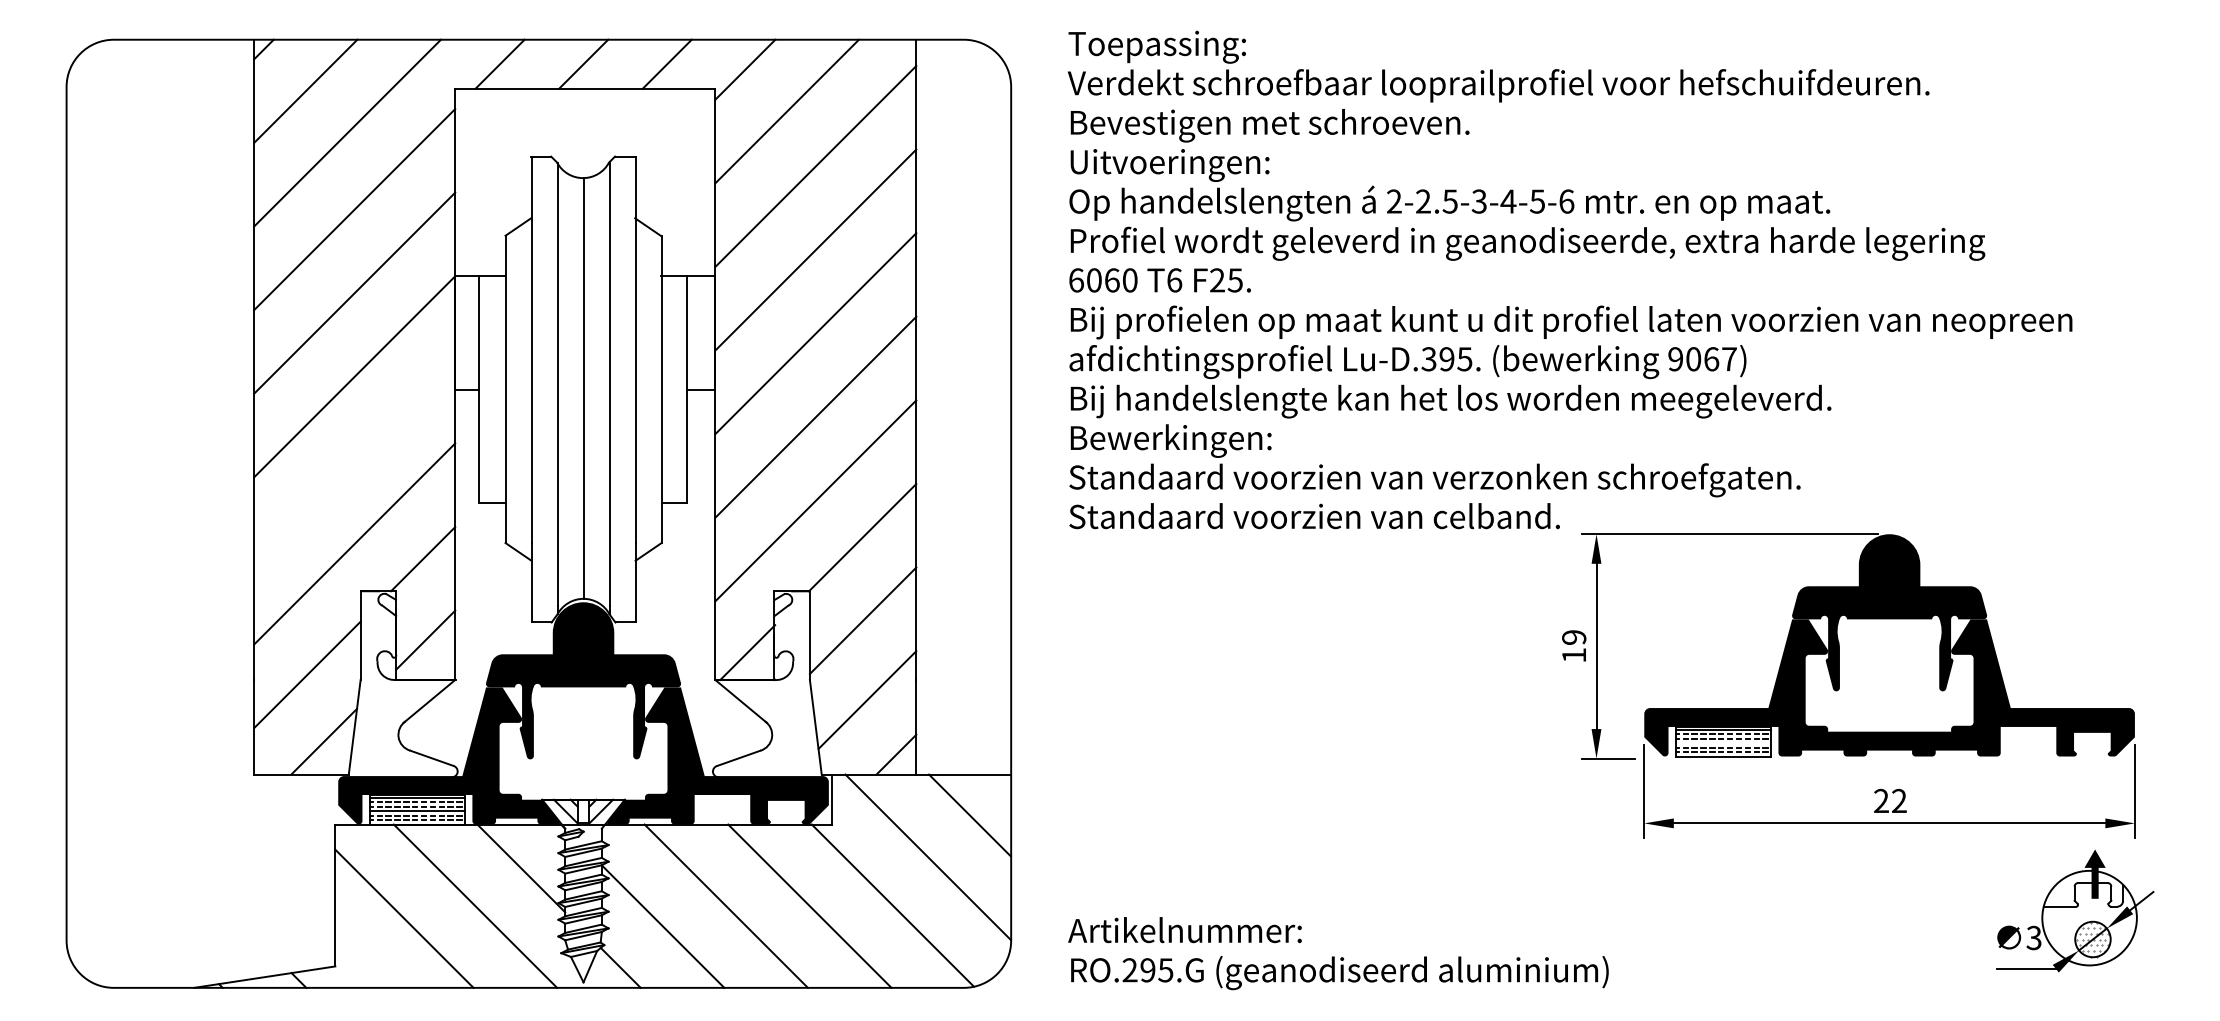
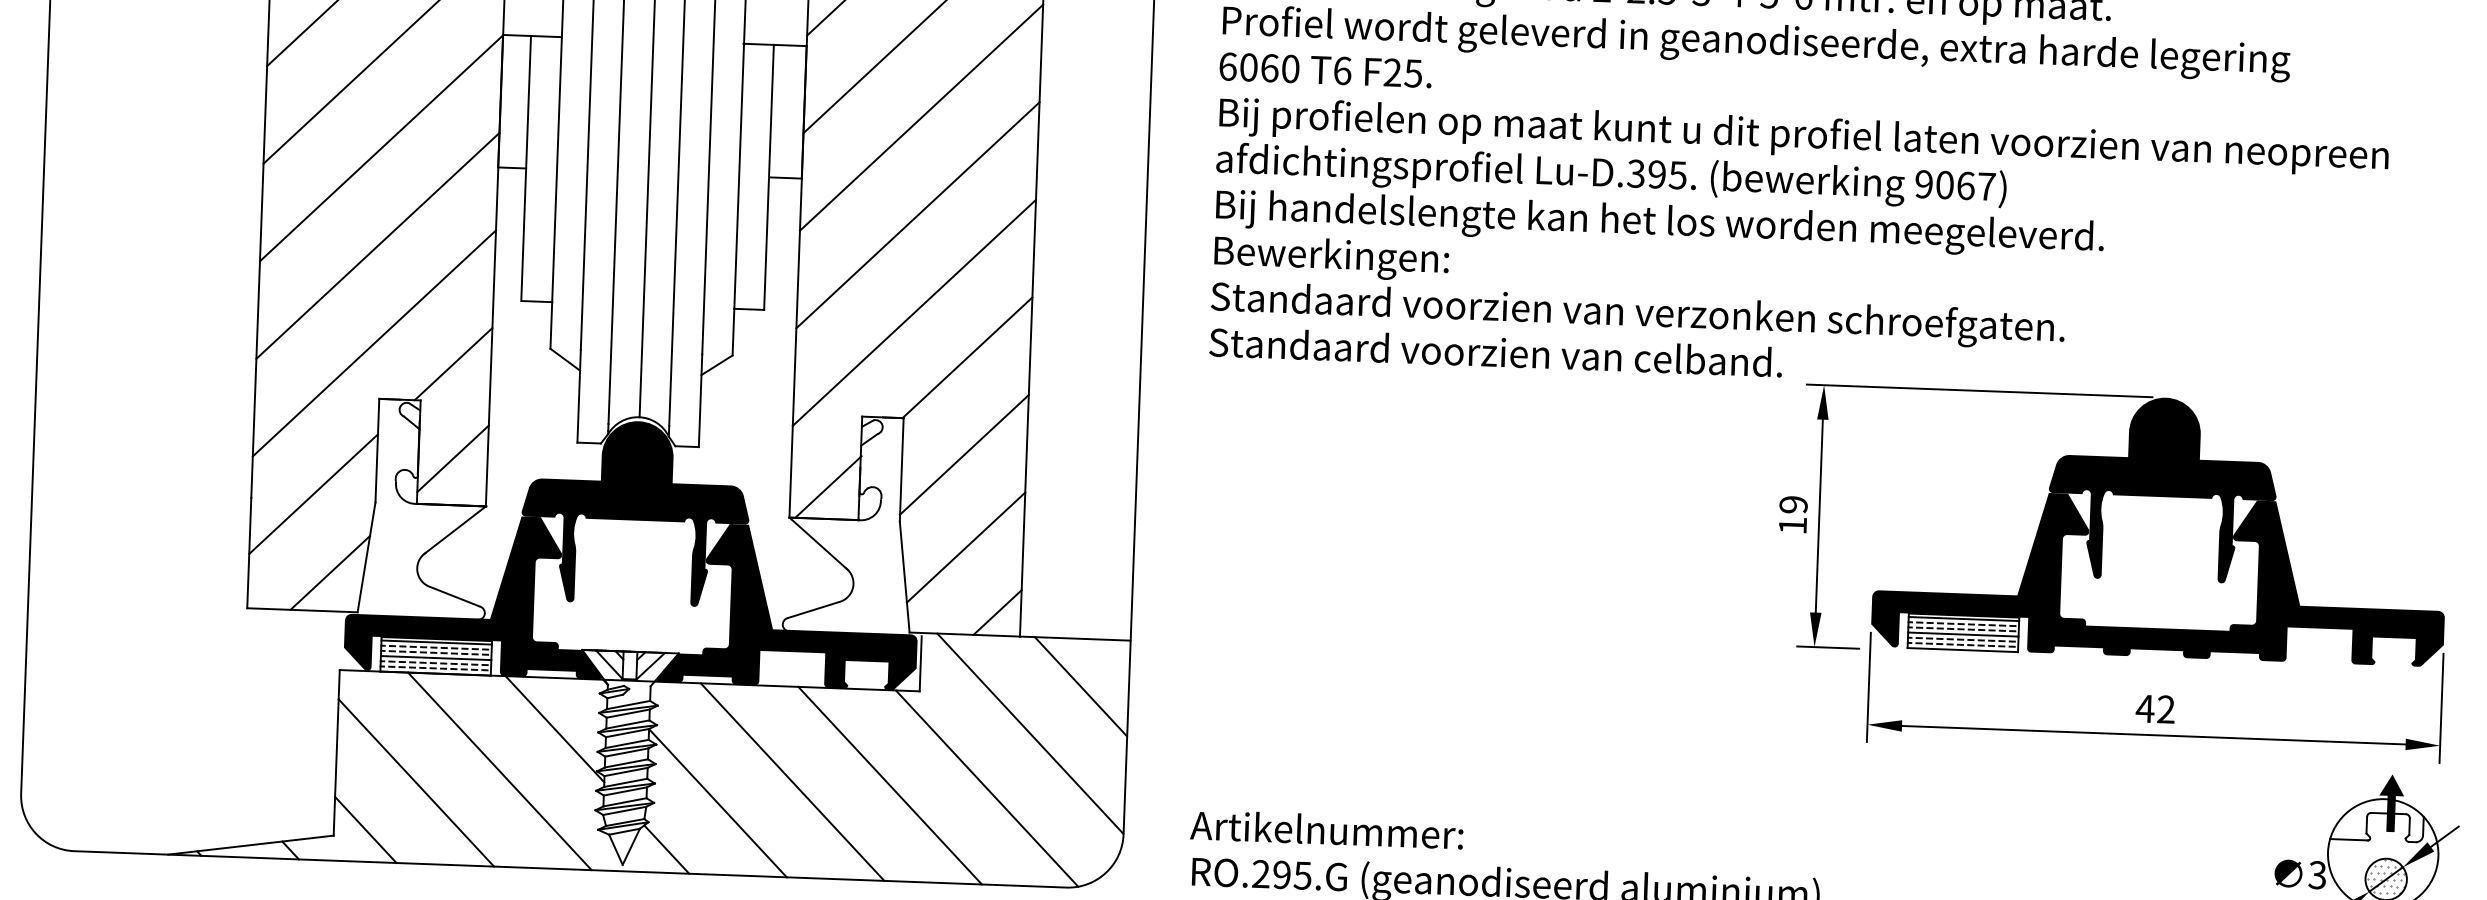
line: (354, 459) -> (377, 244), added
line: (1723, 743) -> (1963, 634), added
text: (1881, 800) -> (2145, 708), 22 -> 42
line: (362, 960) -> (365, 829), added

